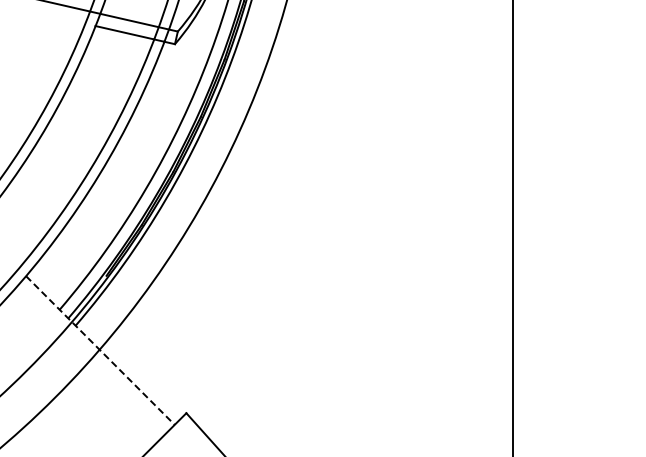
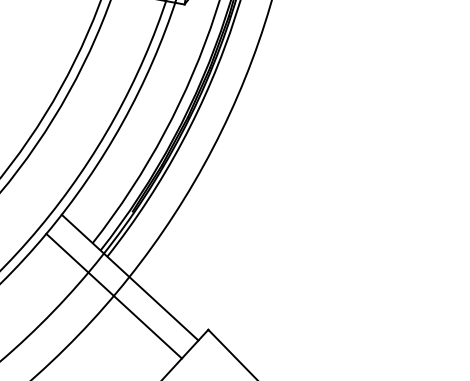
line: (100, 350) -> (130, 277), dashed -> solid
line: (81, 370) -> (114, 295), added

